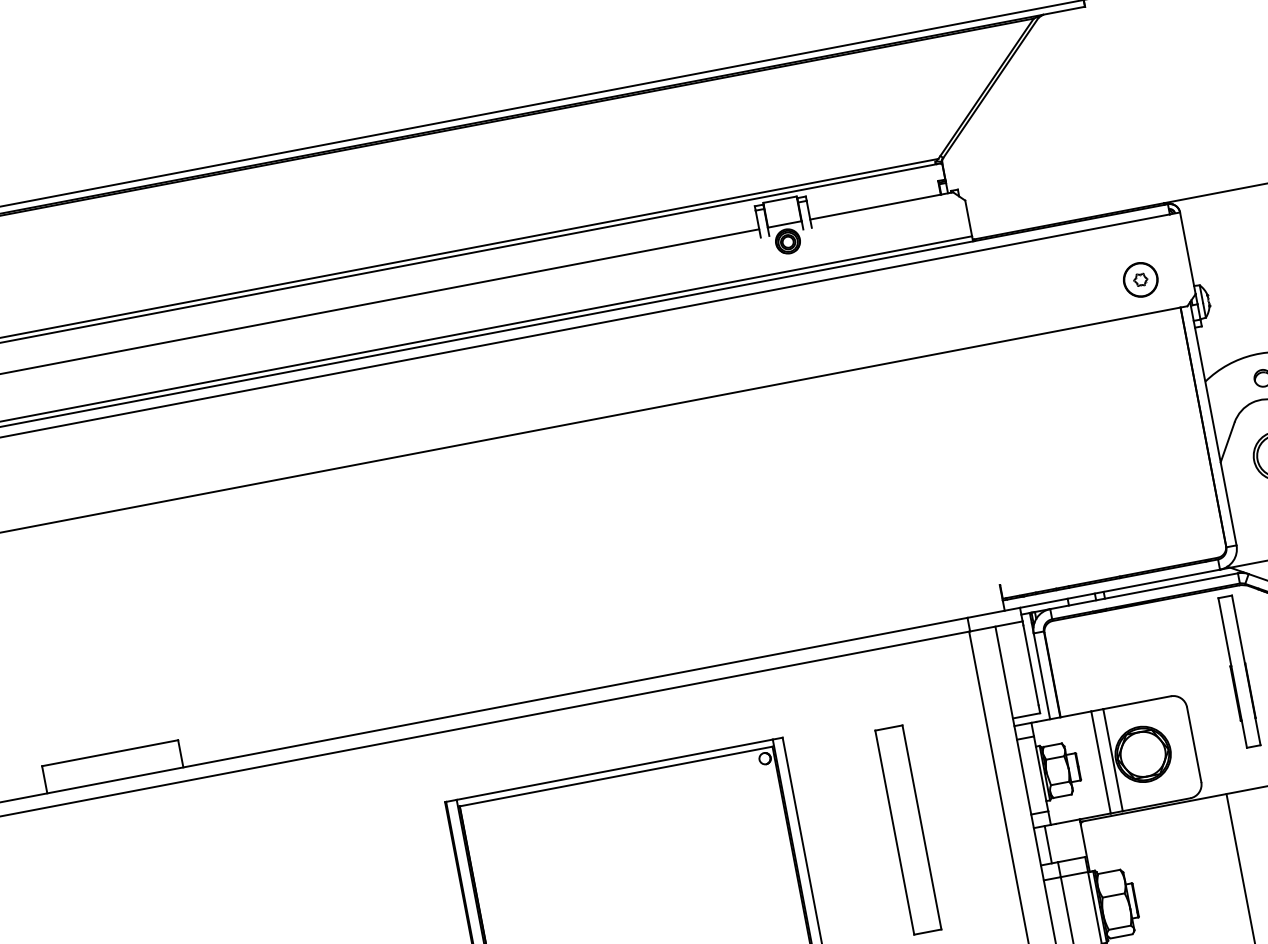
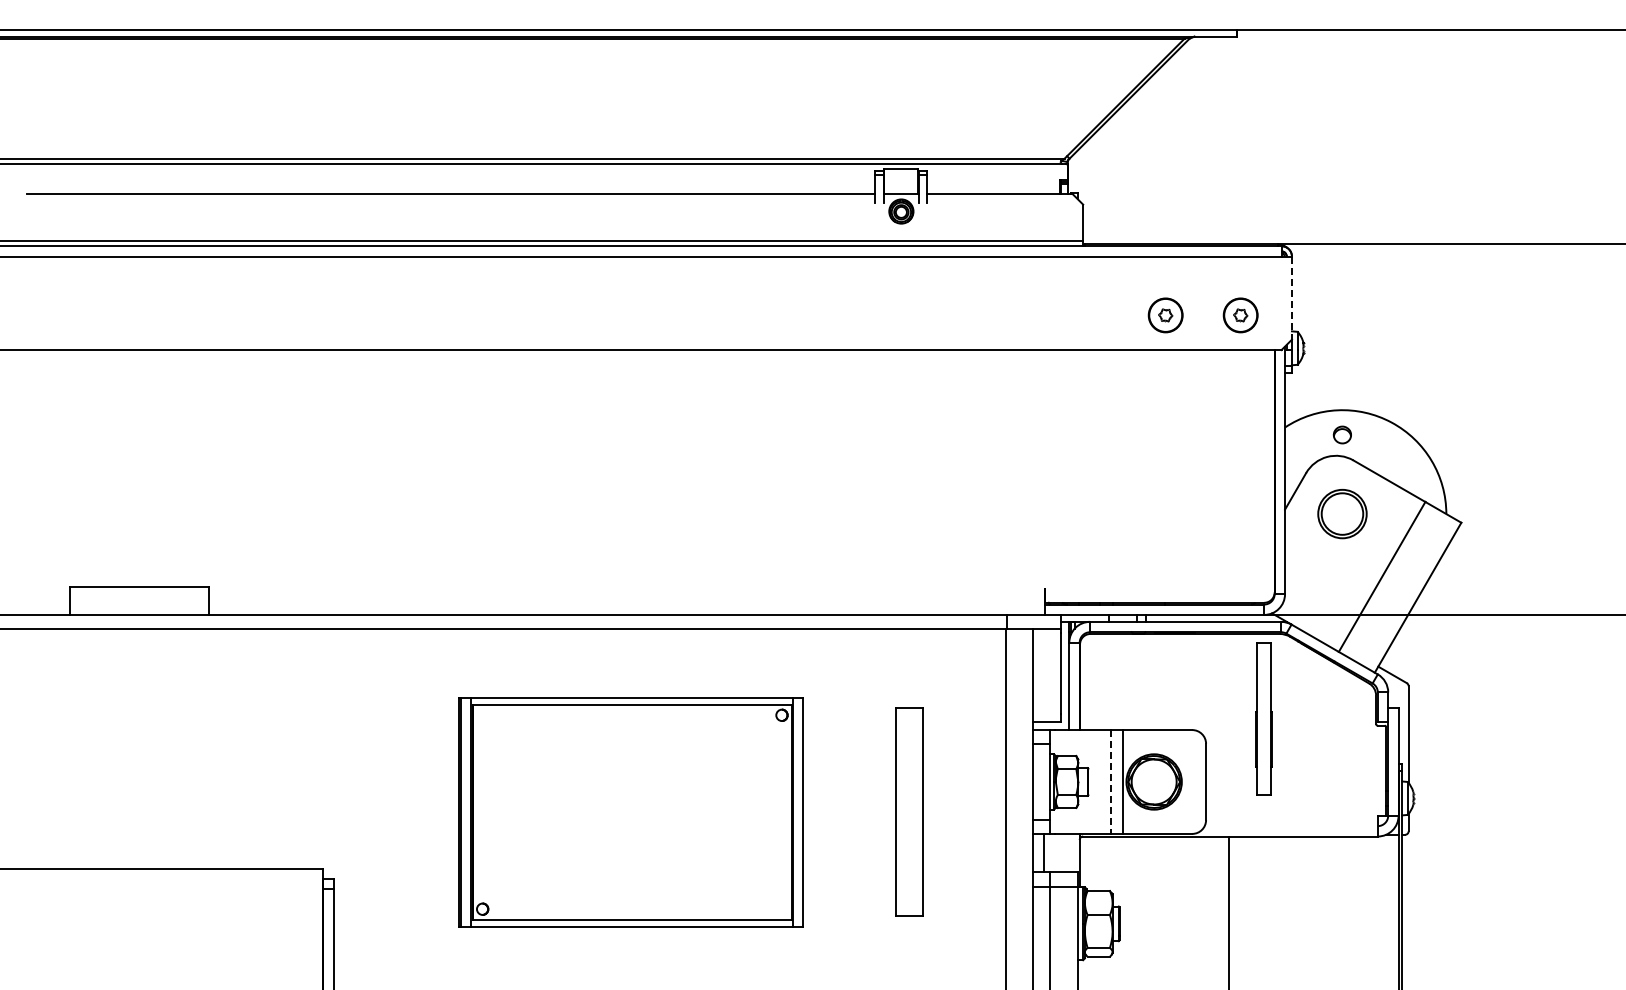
line: (1187, 253) -> (1291, 298), solid -> dashed
part: (1066, 294) -> (1165, 315), added
line: (1101, 761) -> (1111, 781), solid -> dashed

